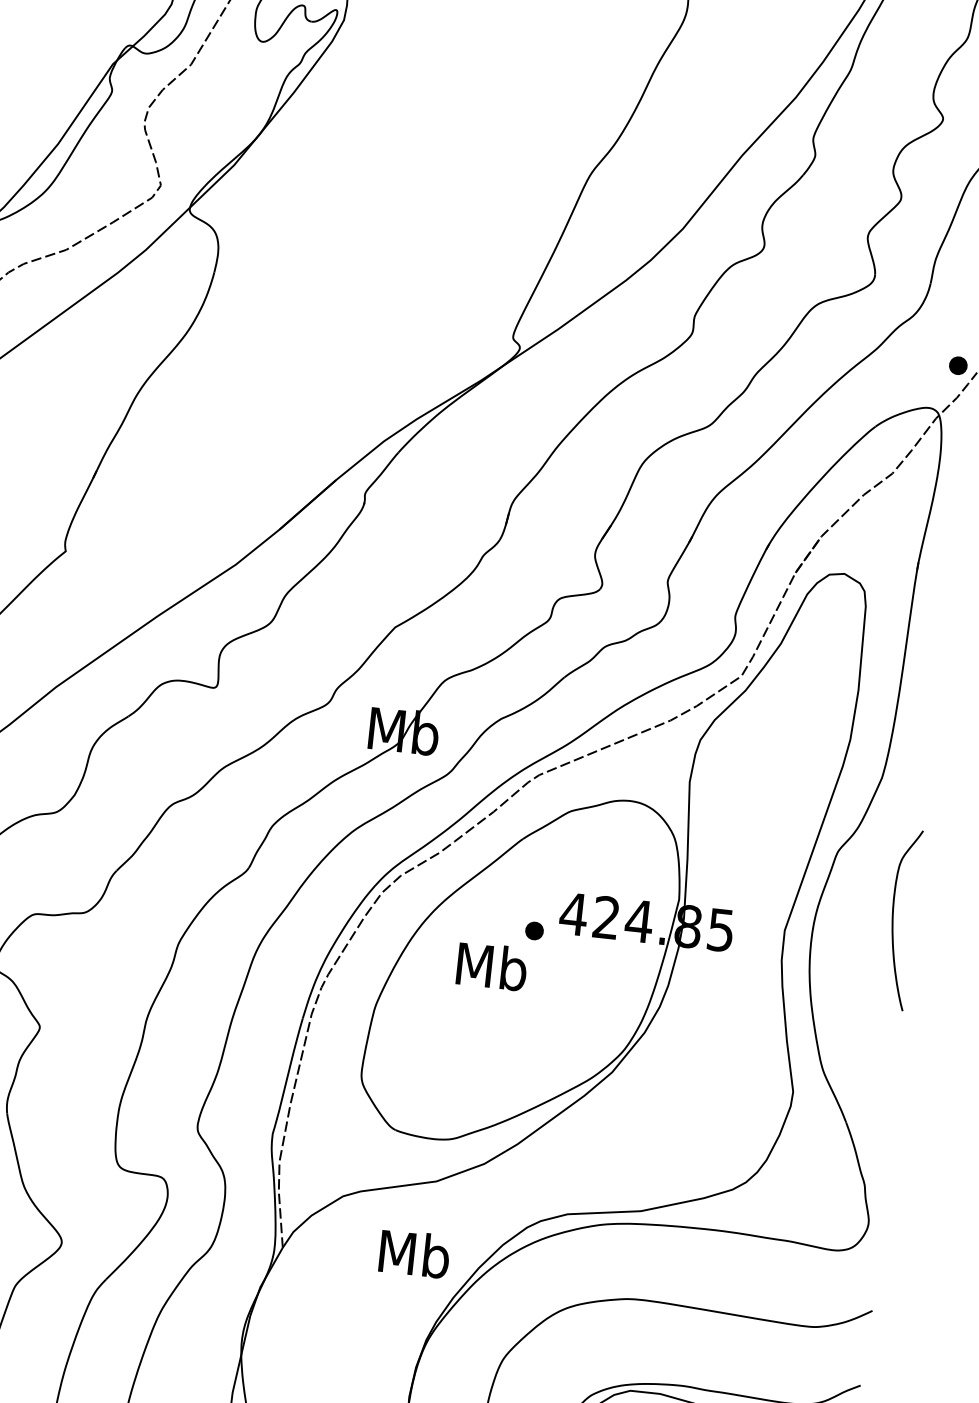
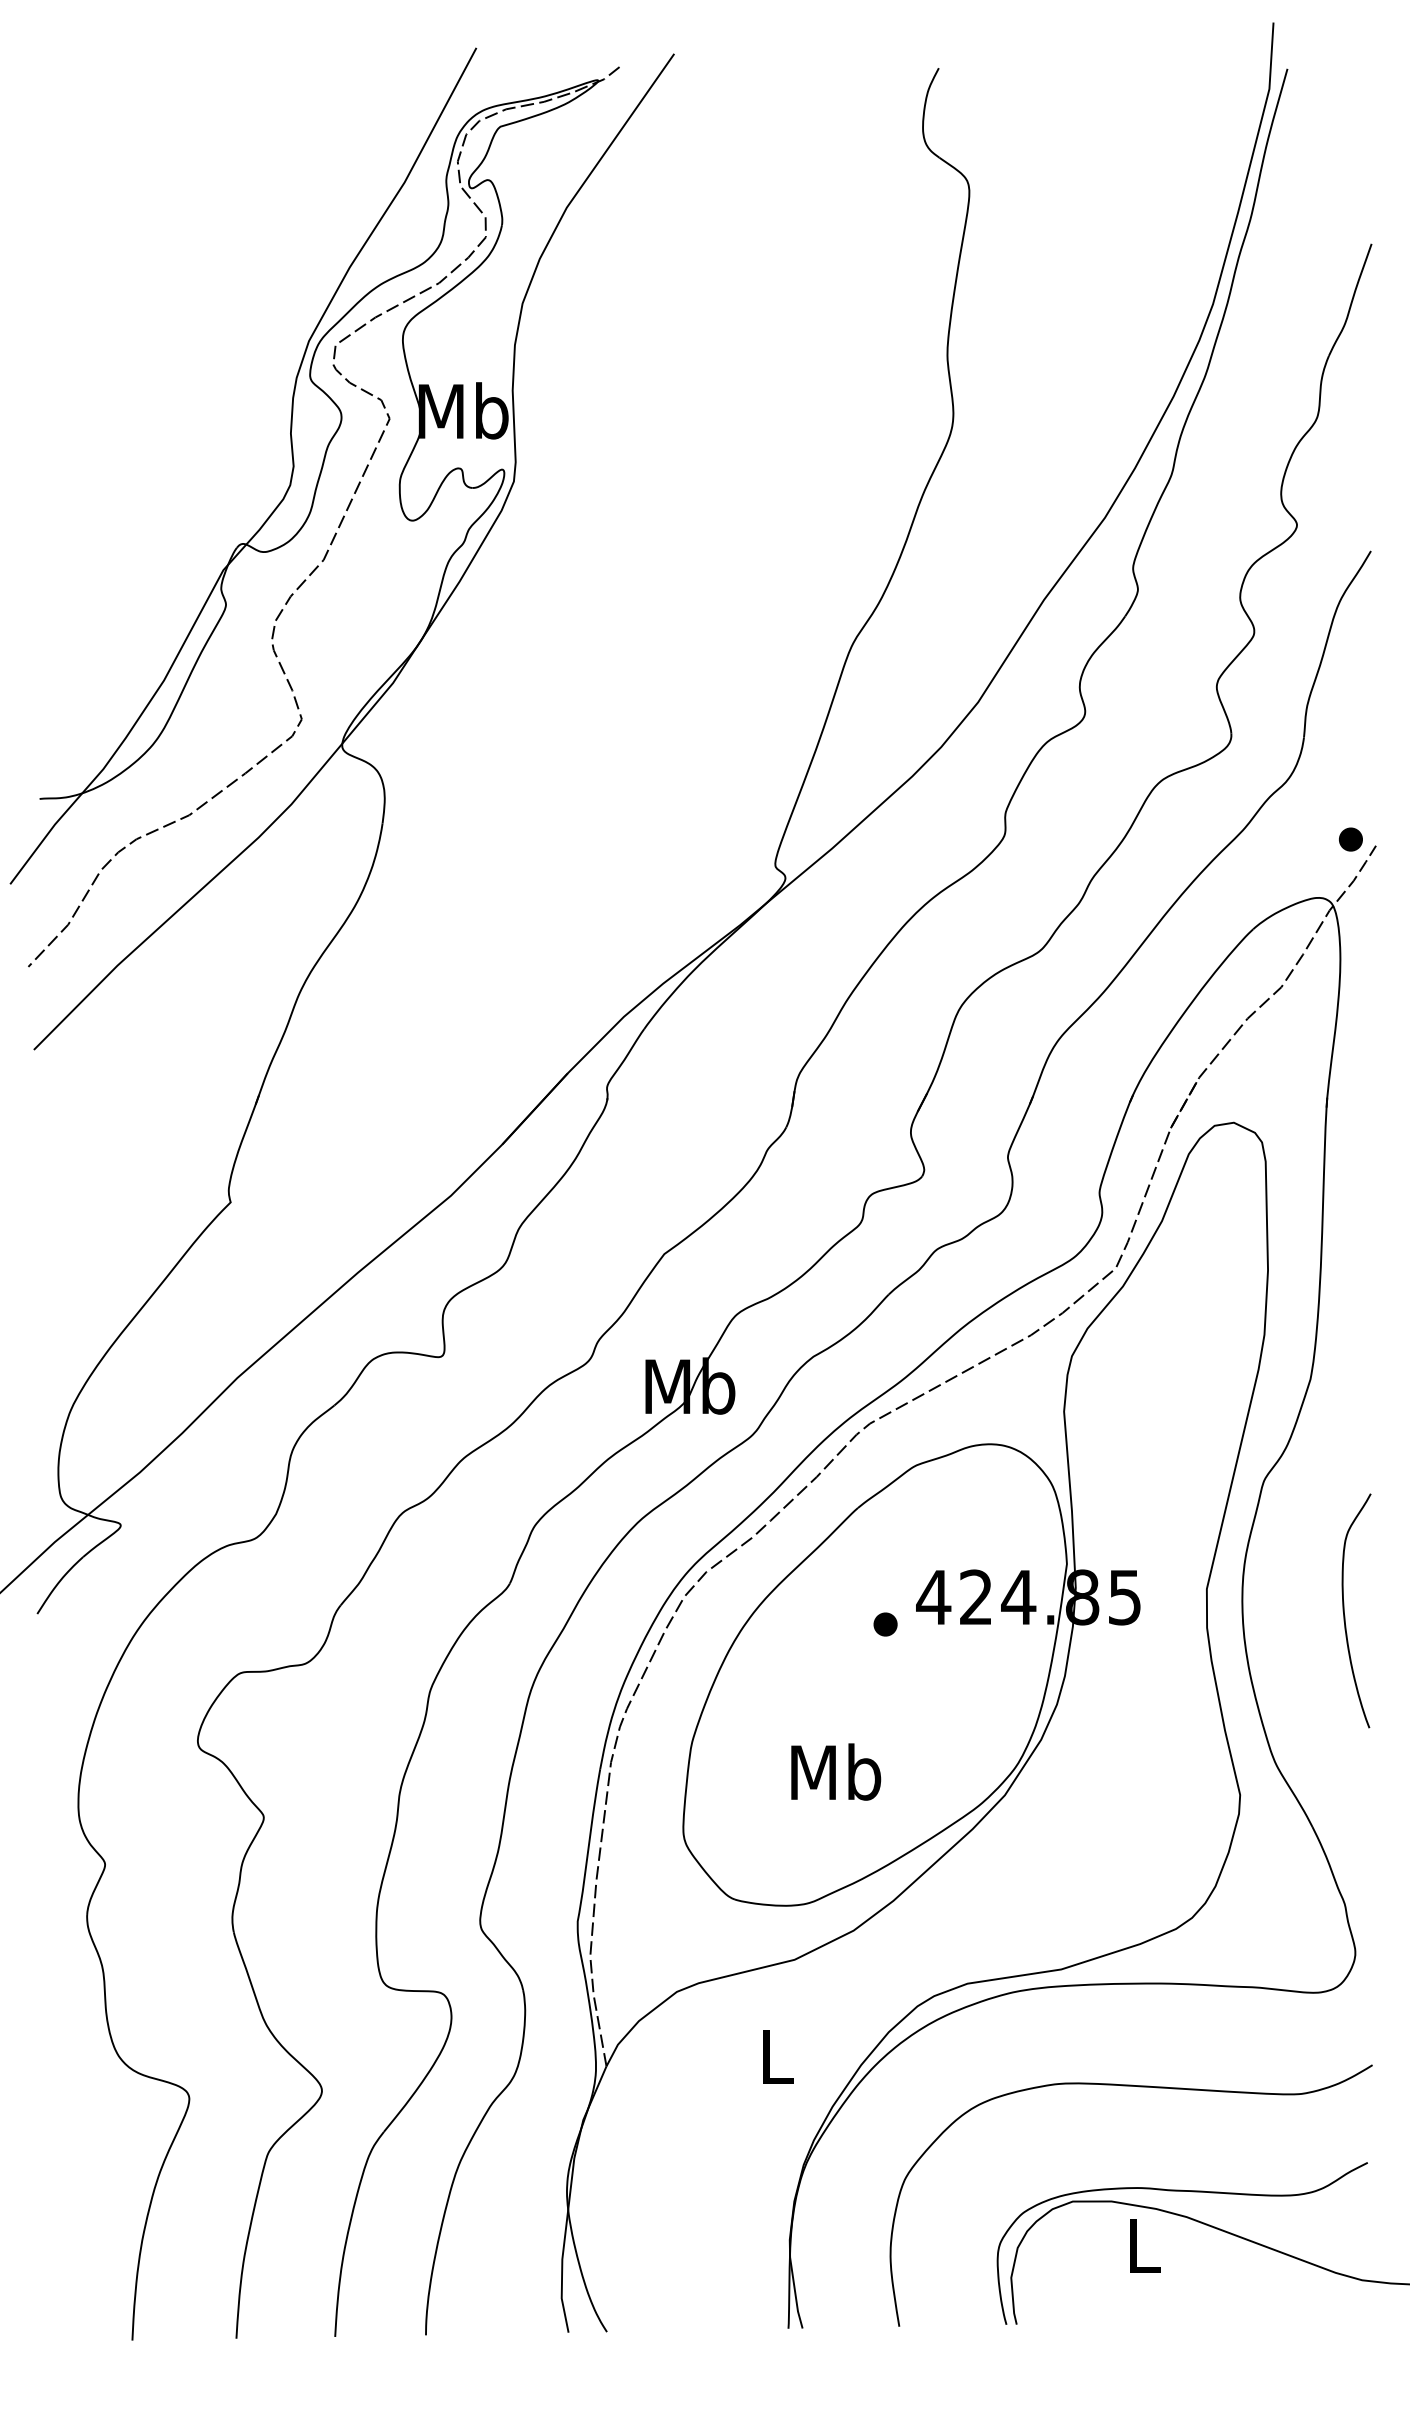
curve: (893, 918) -> (1344, 1610), moved
text: (492, 966) -> (836, 1771), moved
text: (414, 1253) -> (776, 2055), Mb -> L

